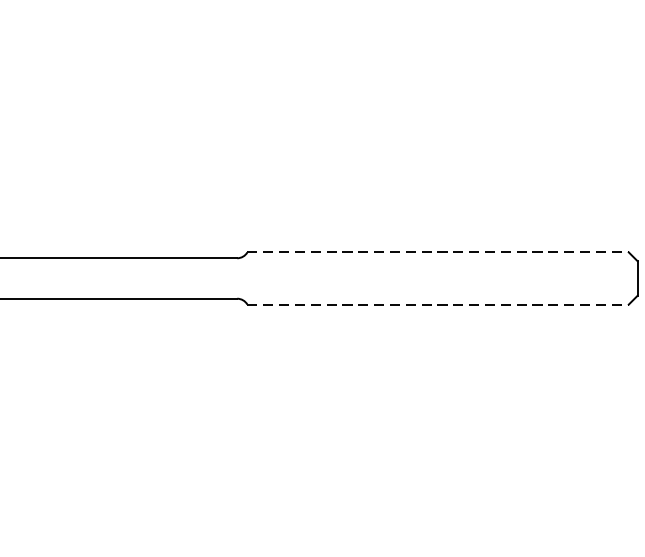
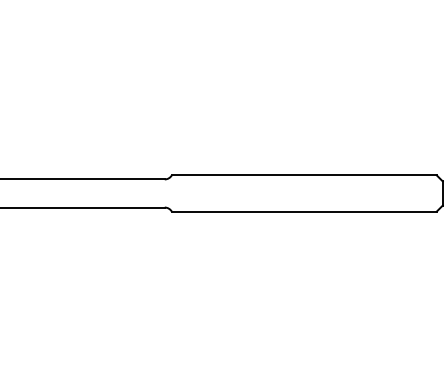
line: (438, 252) -> (304, 175), dashed -> solid
line: (438, 304) -> (304, 211), dashed -> solid

